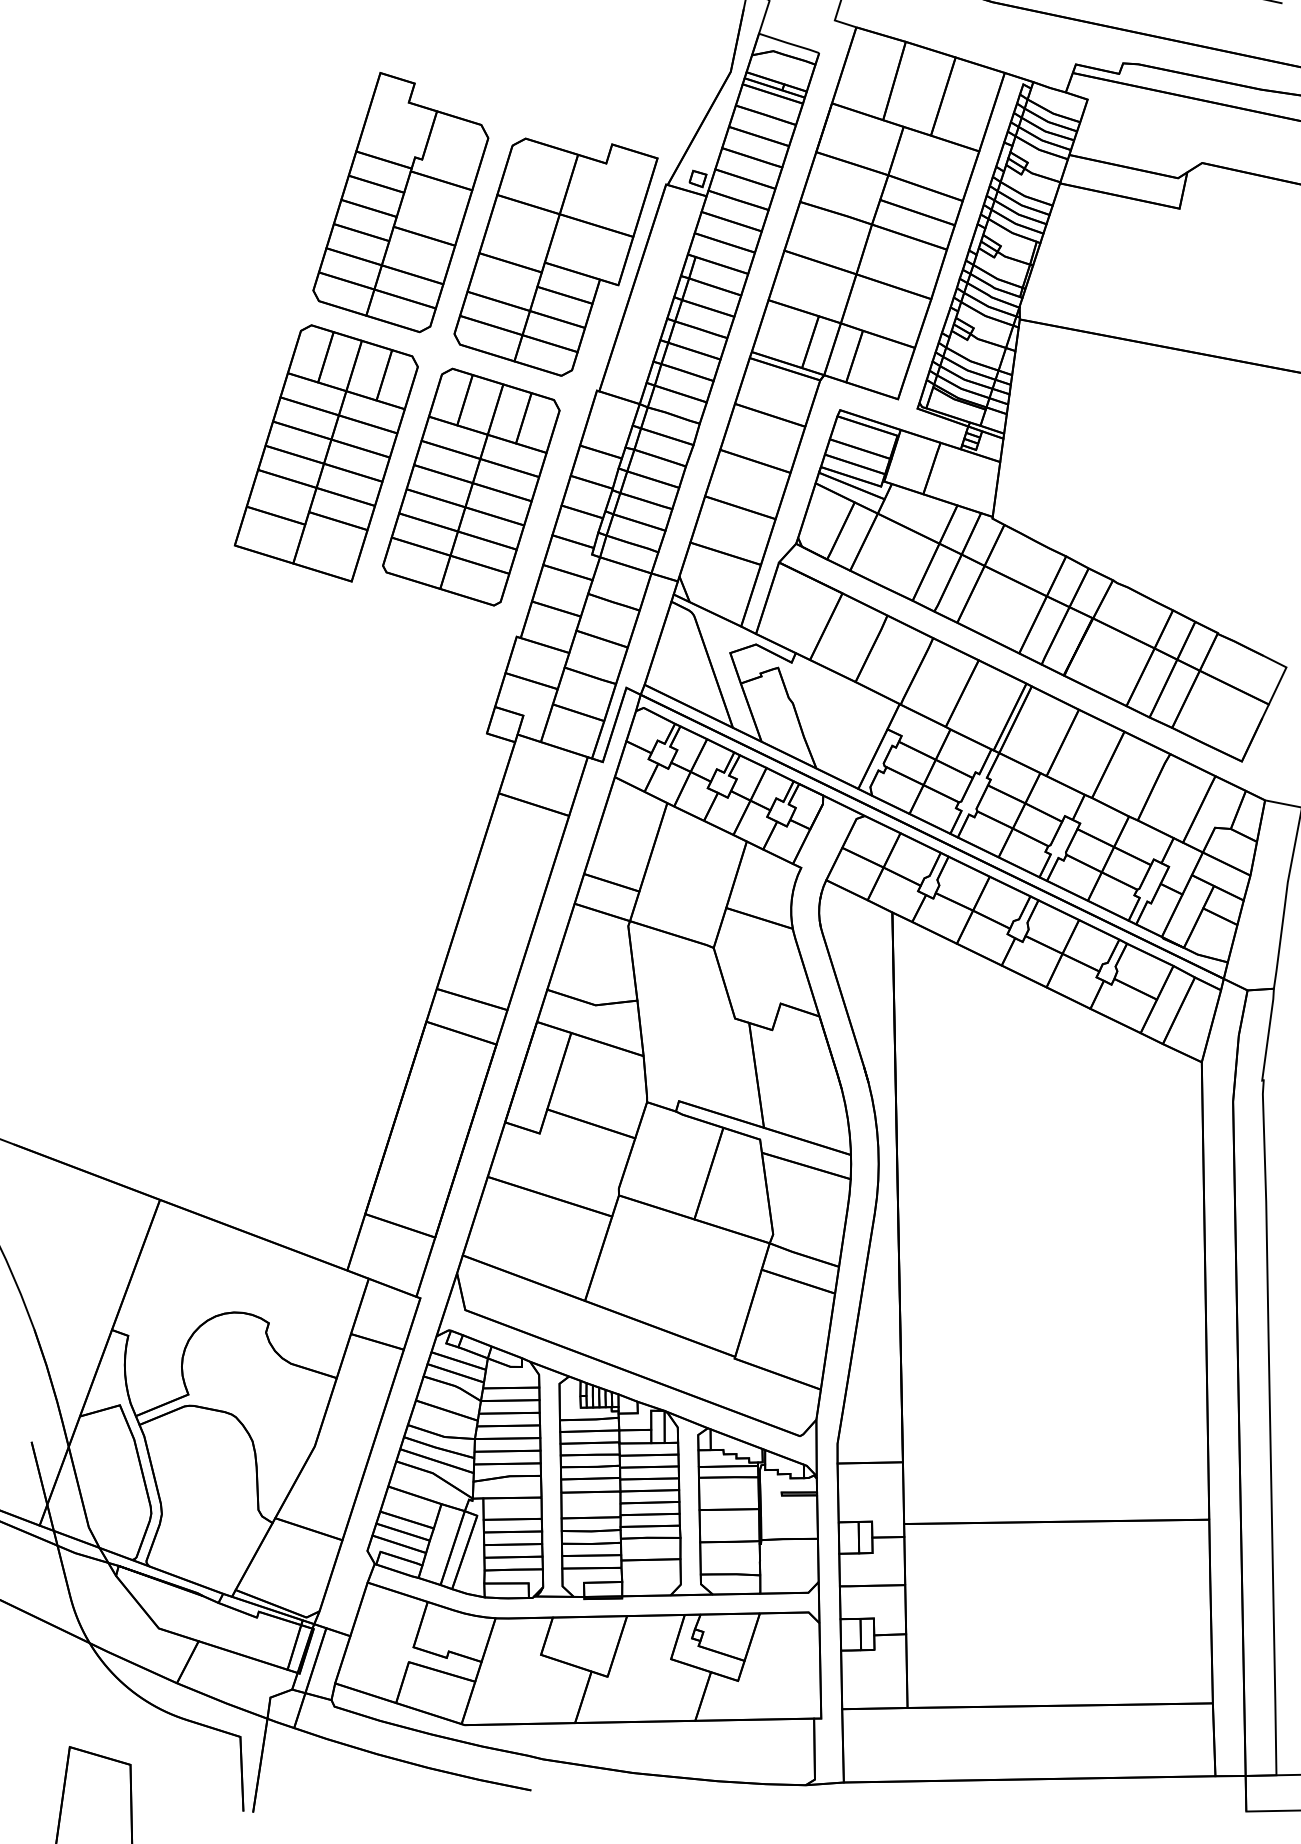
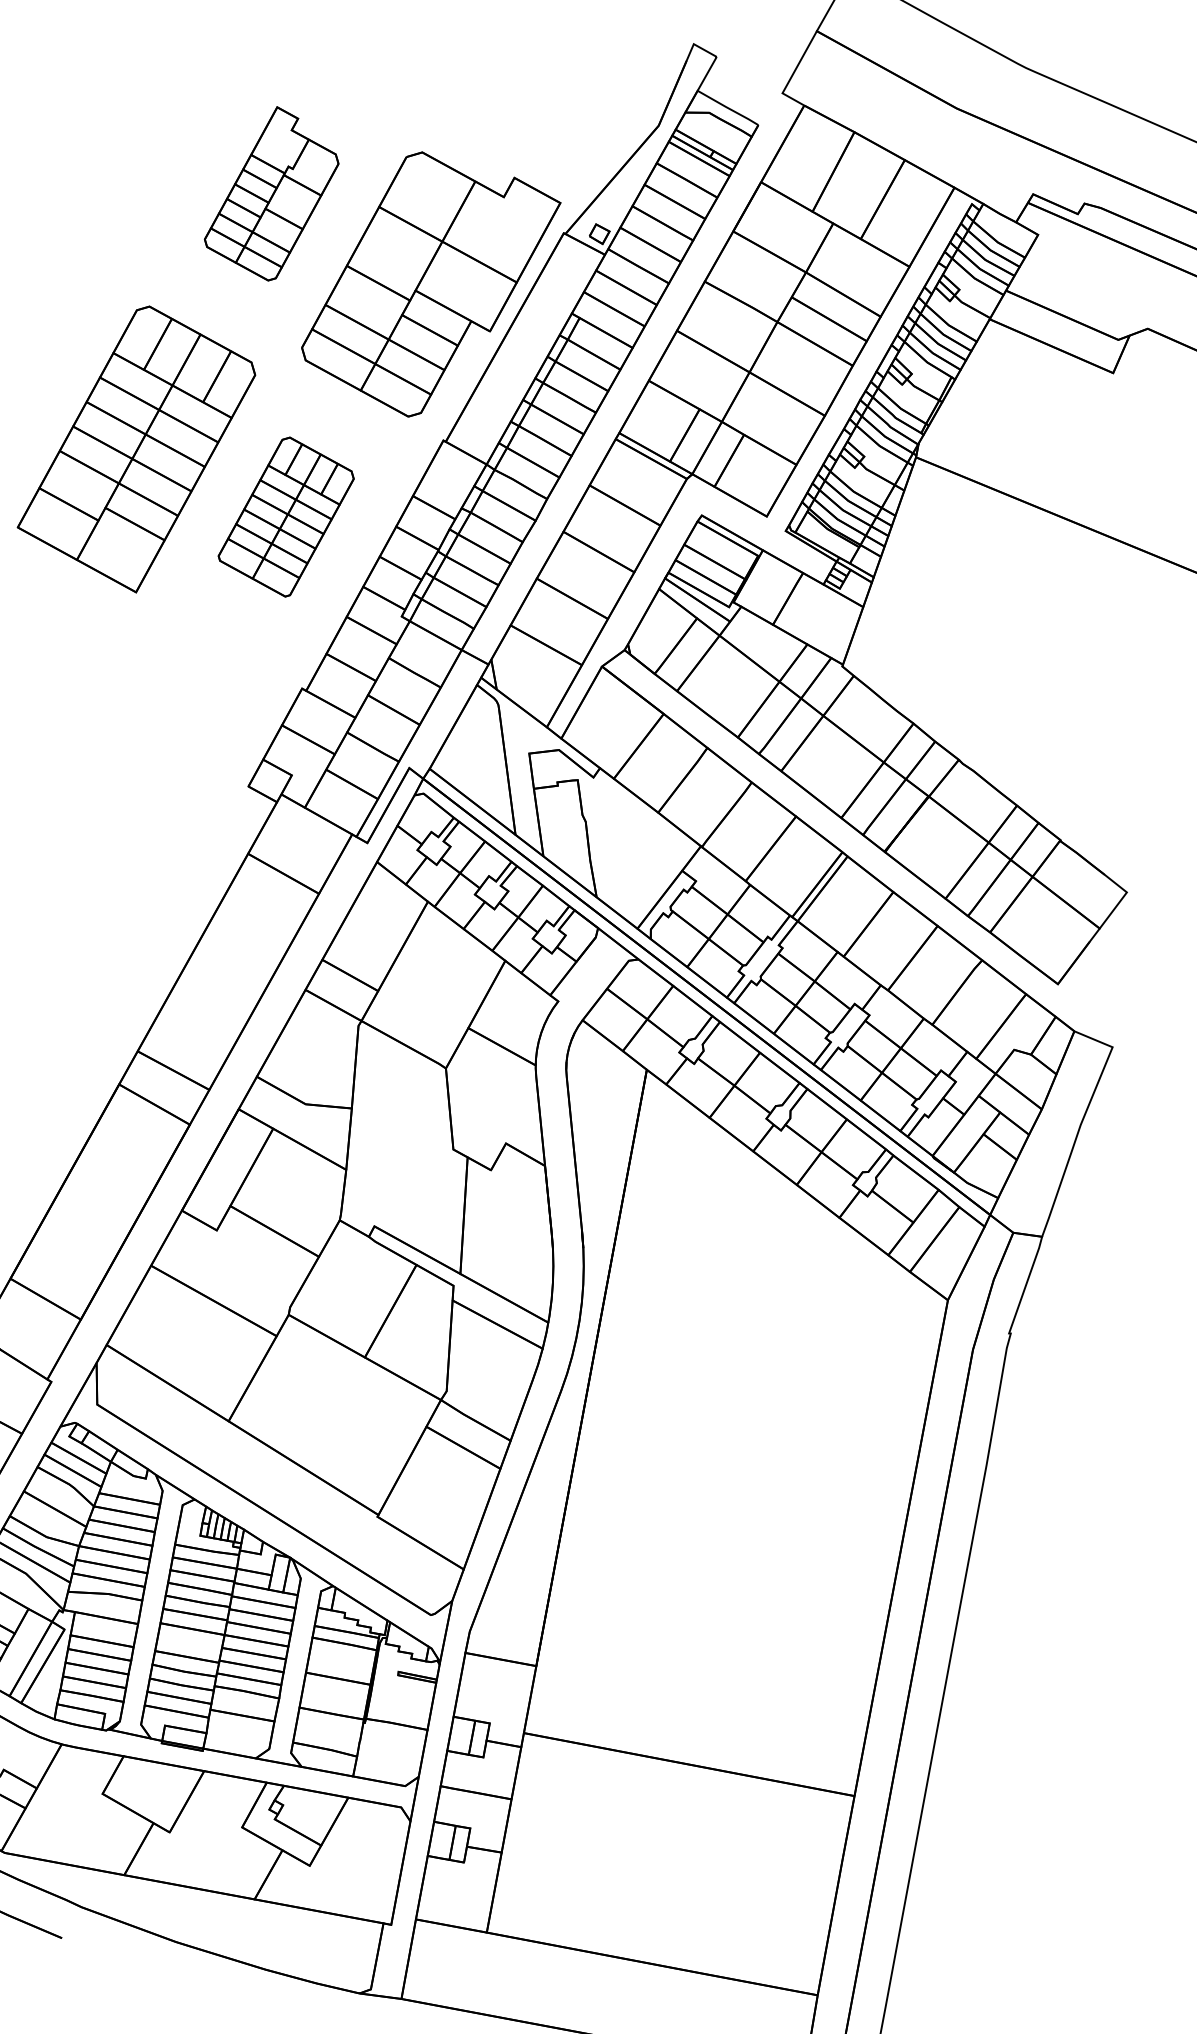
part: (400, 202) -> (272, 193), size x0.6
part: (471, 486) -> (286, 516), size x0.6

